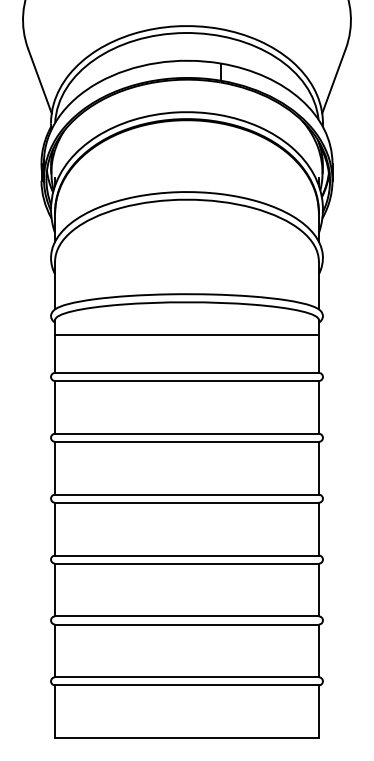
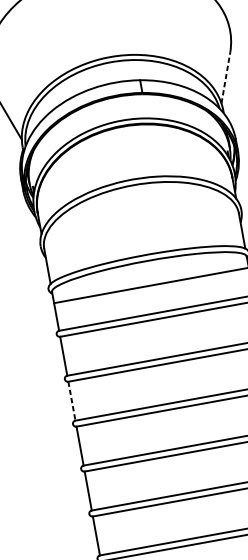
line: (334, 80) -> (226, 77), solid -> dashed
line: (55, 468) -> (72, 401), solid -> dashed

